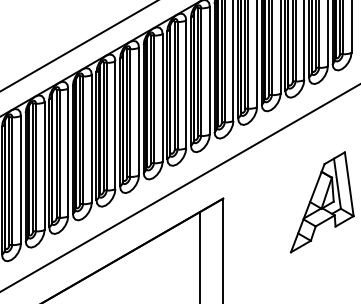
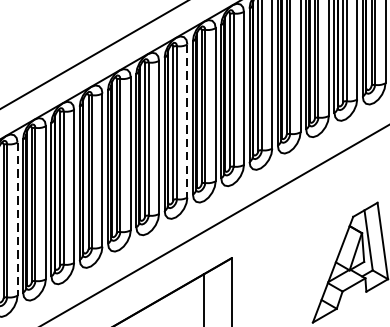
line: (186, 84) -> (187, 121), solid -> dashed
line: (44, 166) -> (17, 219), solid -> dashed

